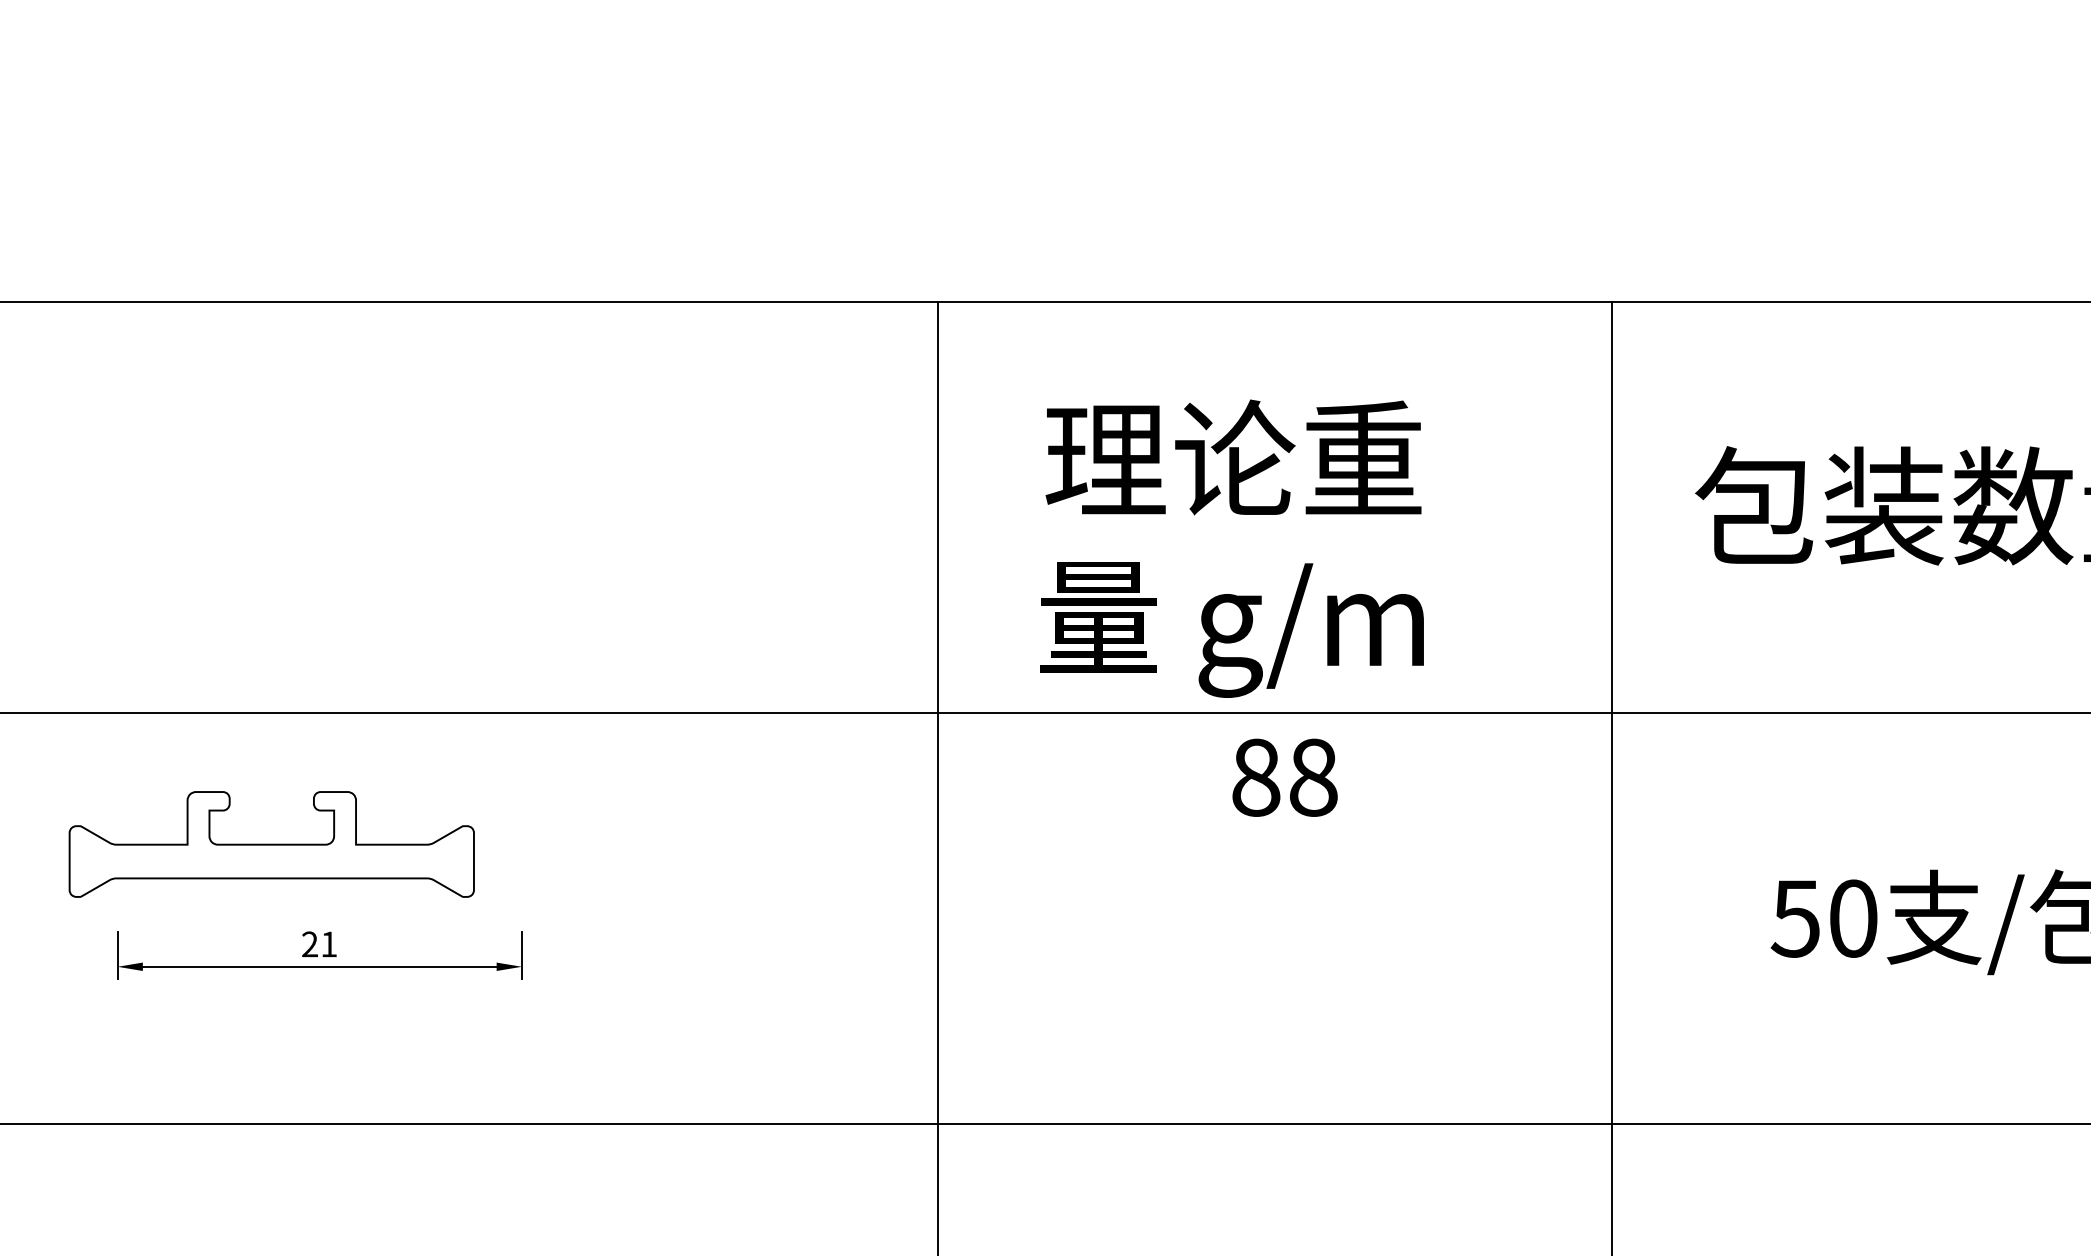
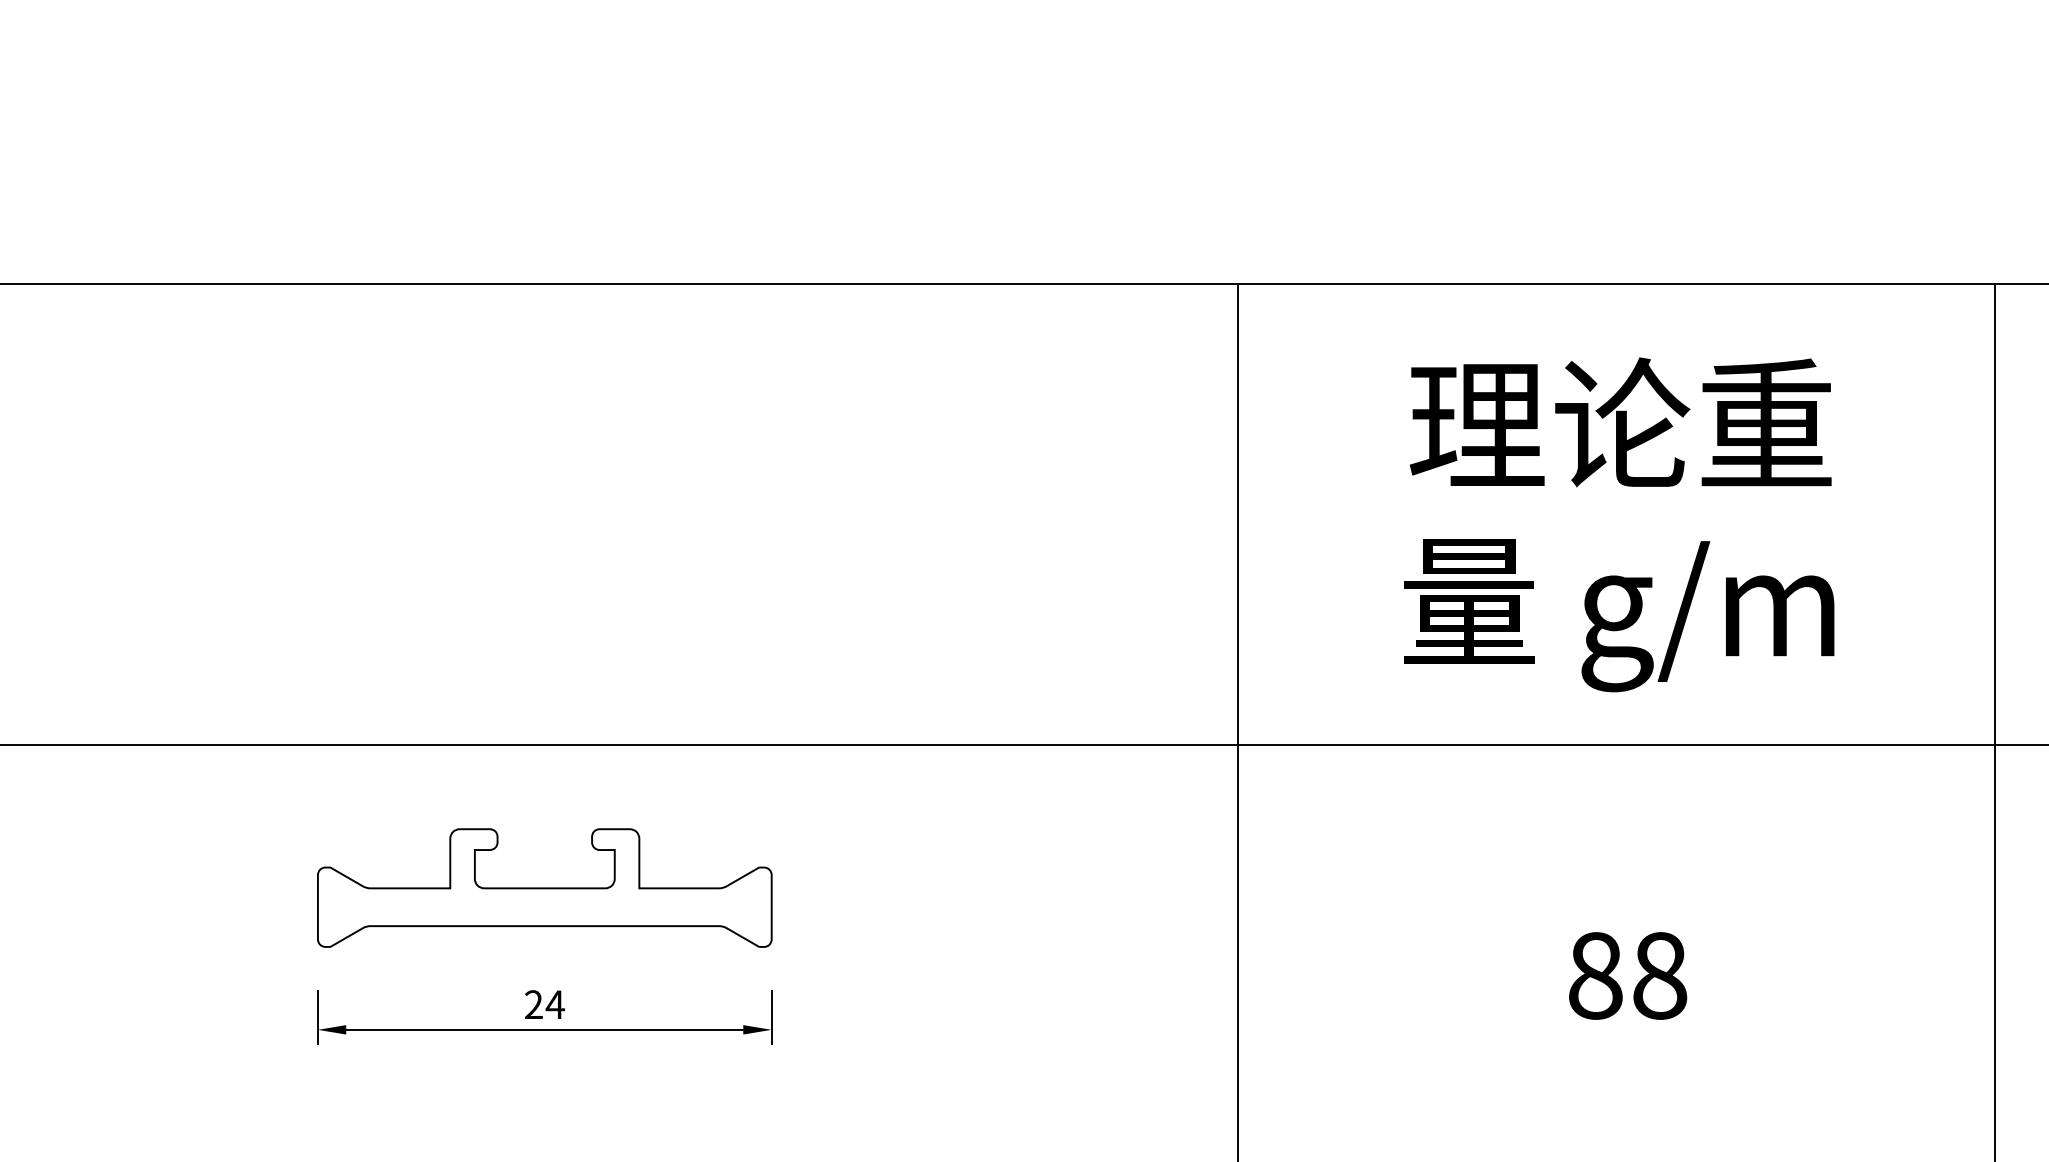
text: (1231, 548) -> (1618, 524), moved
text: (1284, 777) -> (1627, 975), moved
part: (271, 844) -> (544, 888), moved
text: (328, 944) -> (554, 1004), 21 -> 24

